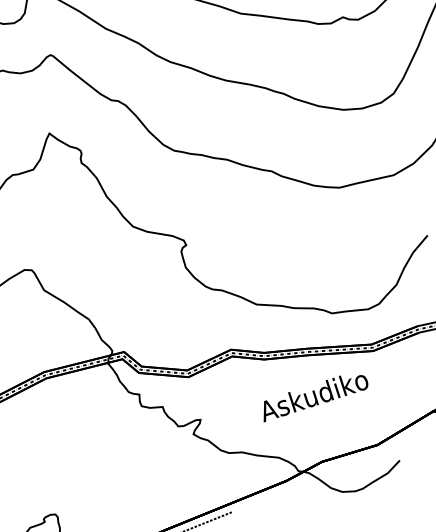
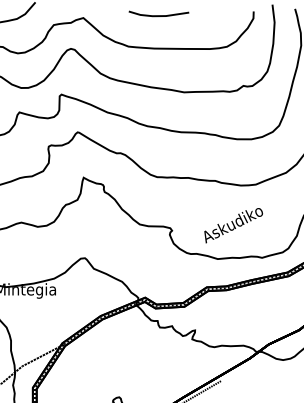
text: (315, 398) -> (233, 225), moved

